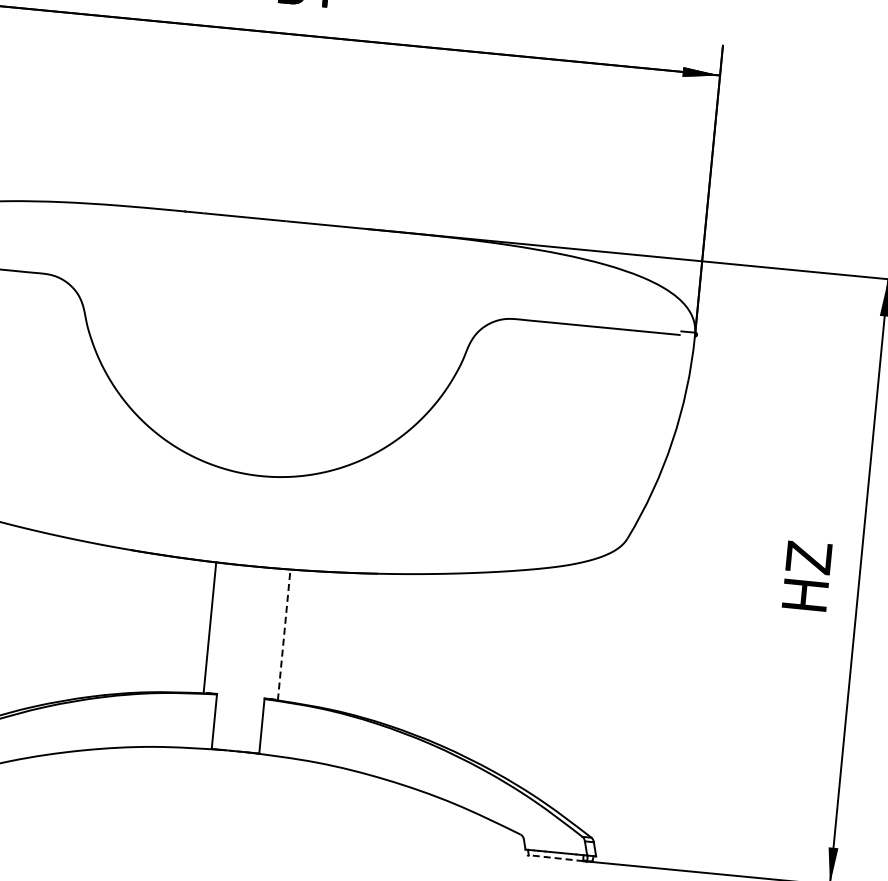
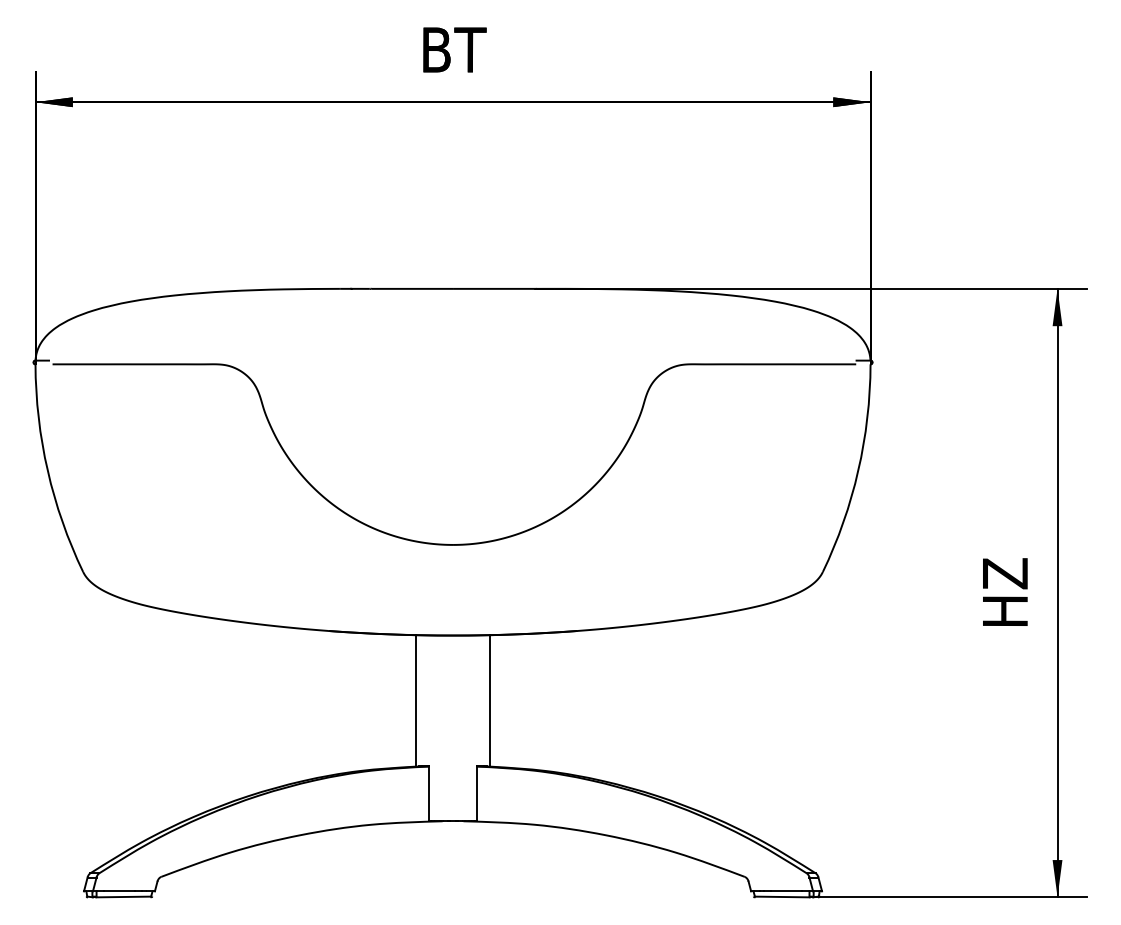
line: (284, 634) -> (490, 700), dashed -> solid
line: (555, 857) -> (781, 896), dashed -> solid

